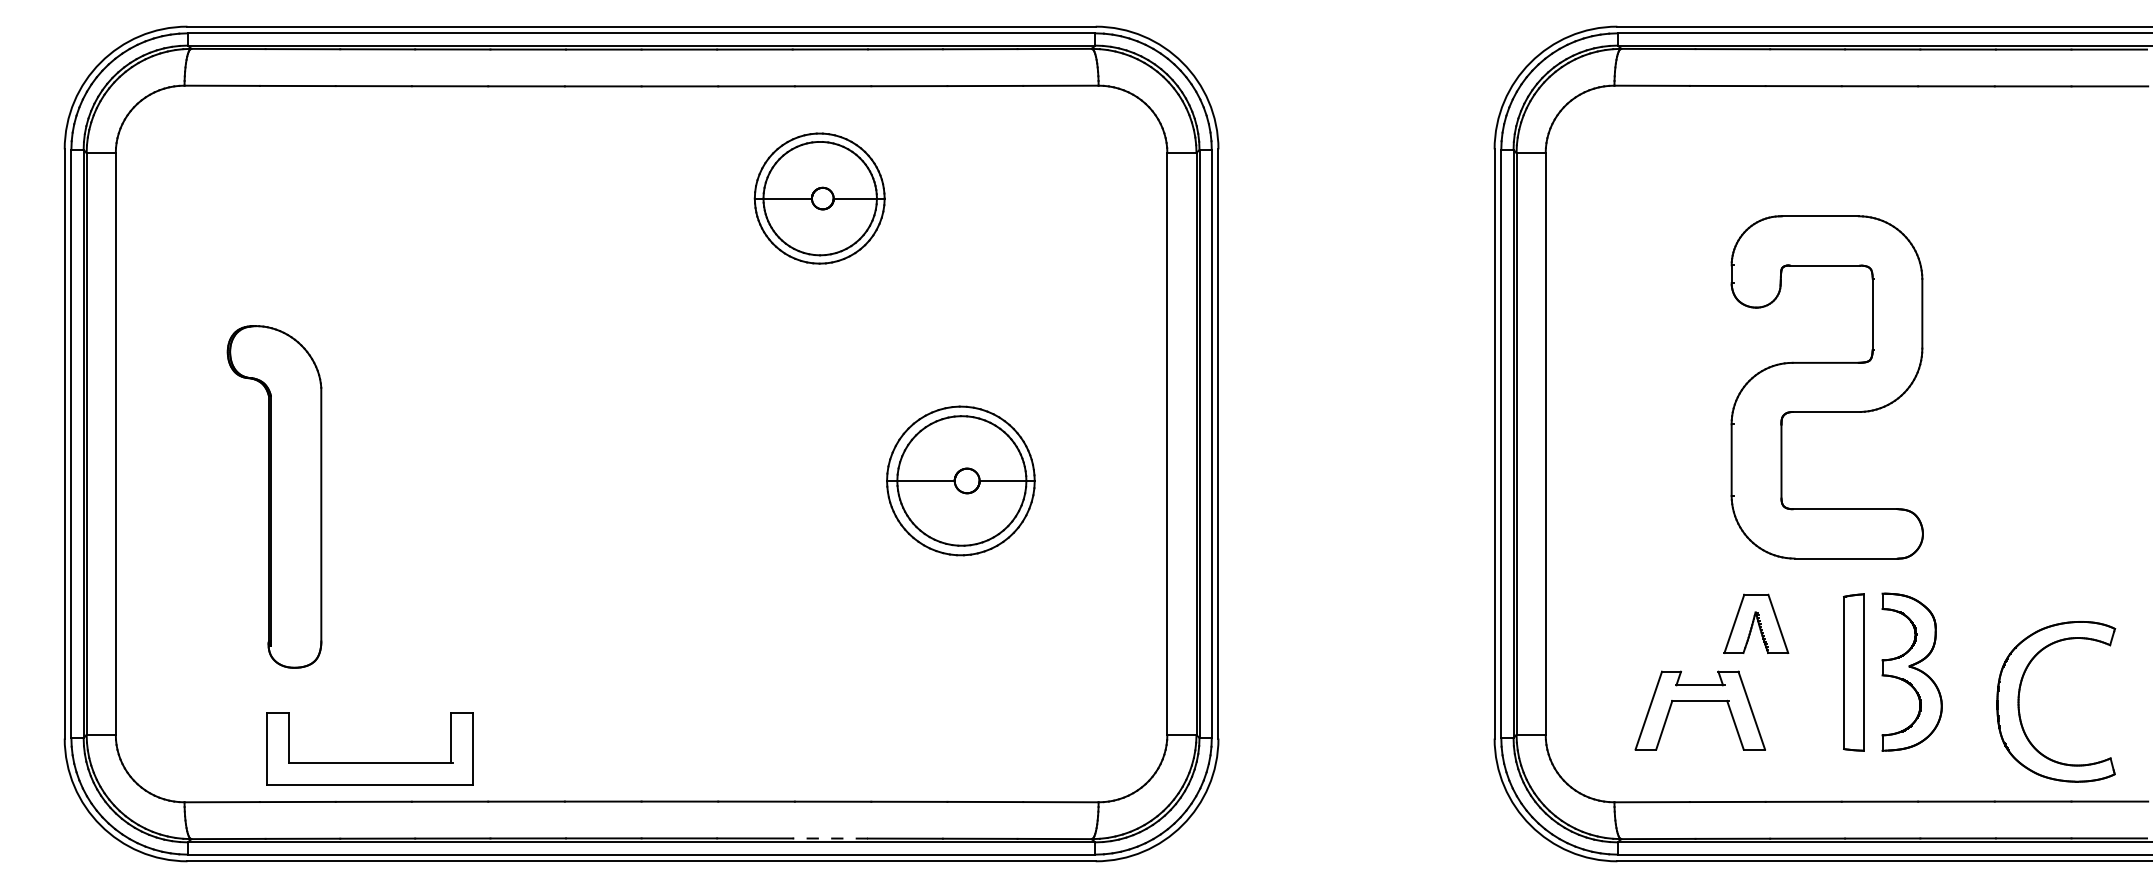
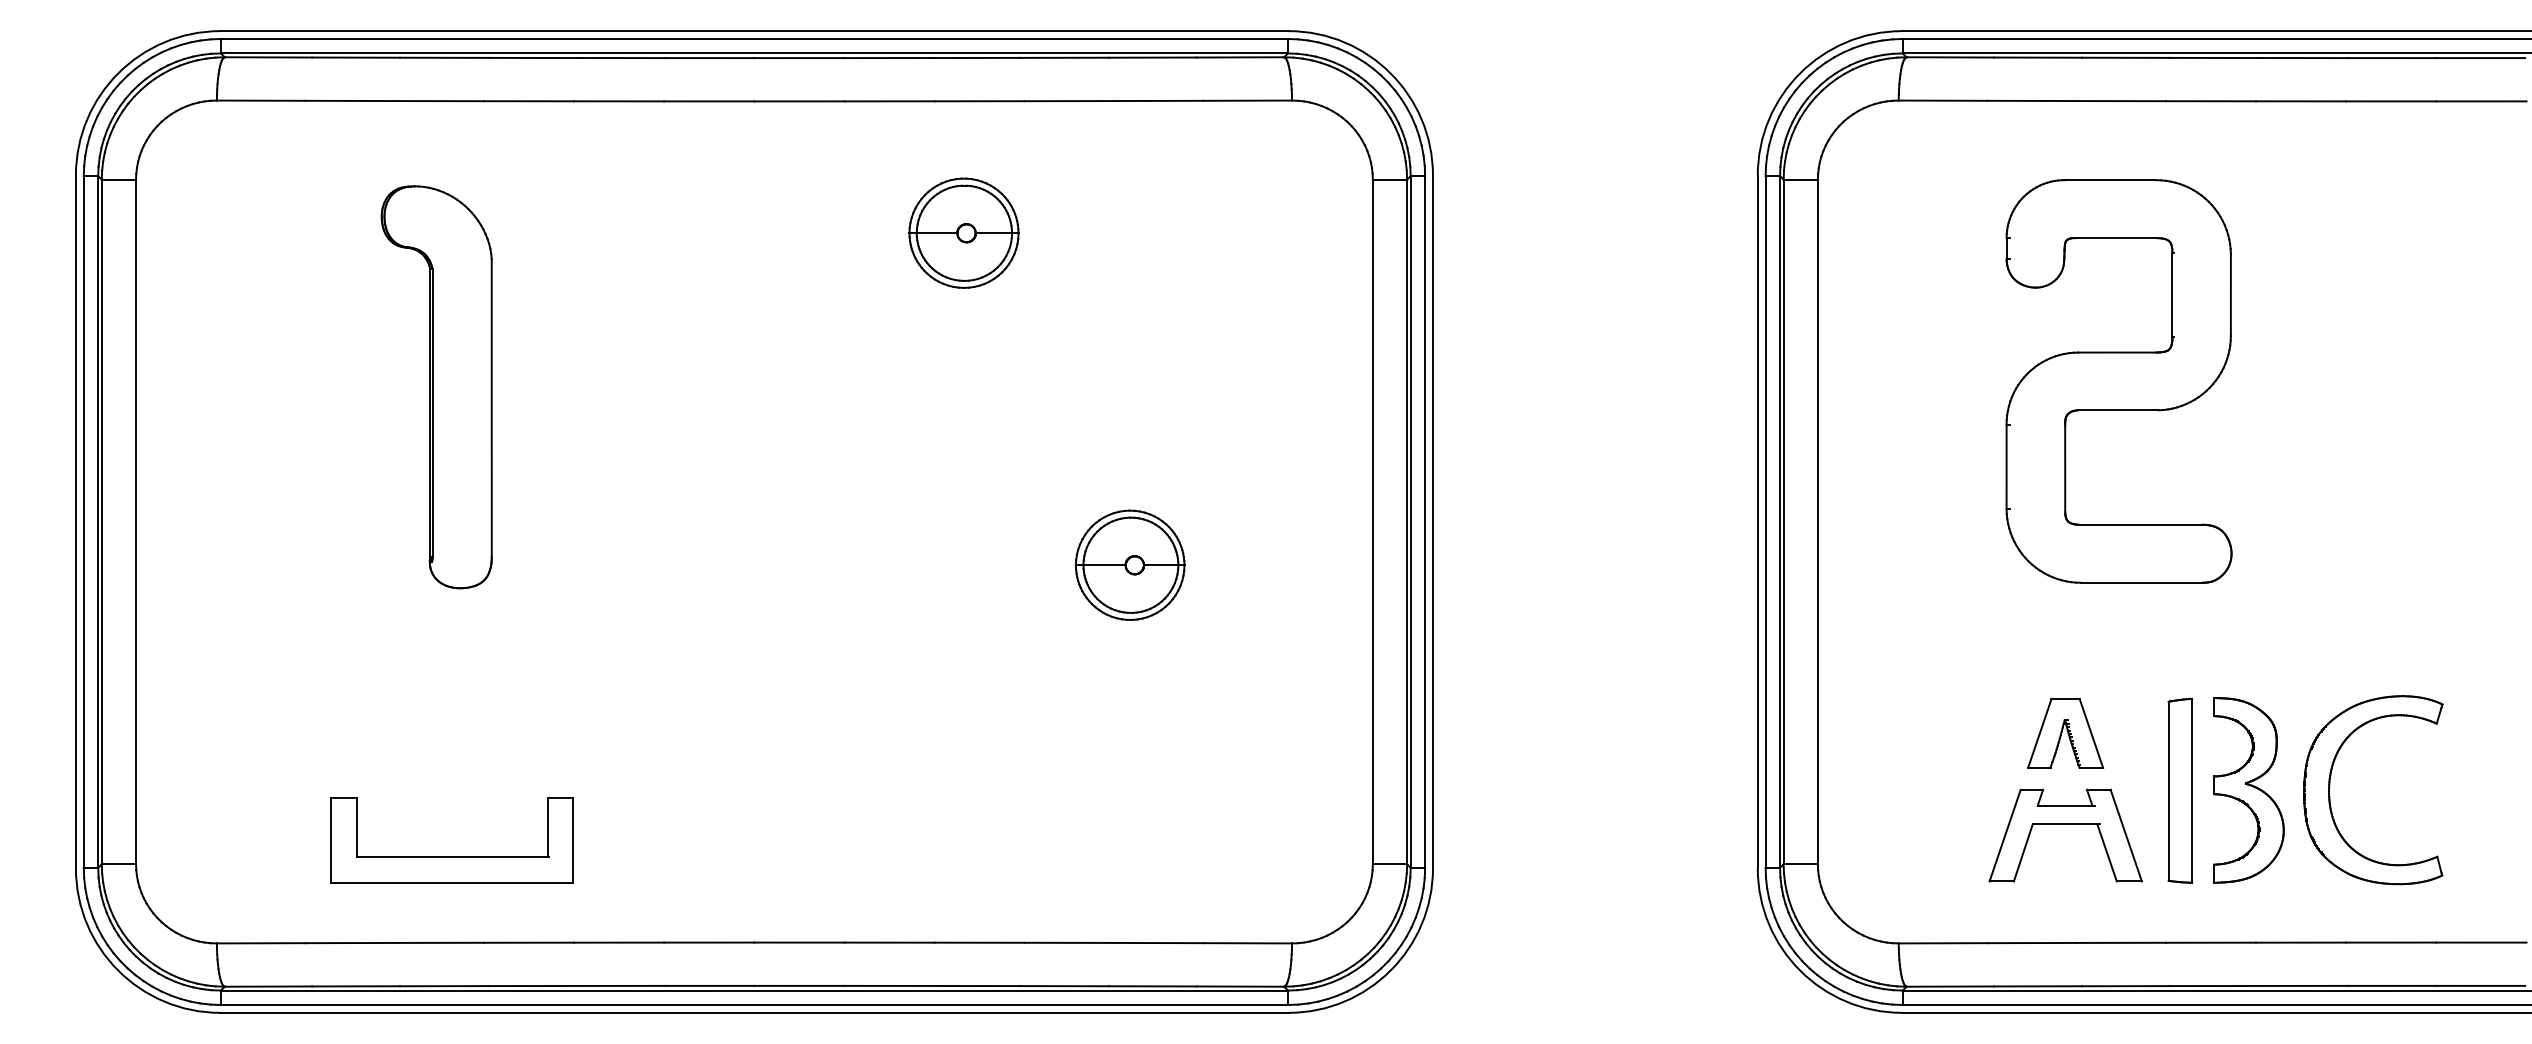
part: (819, 197) -> (963, 232), size x0.71
part: (1826, 387) -> (2118, 381), moved
part: (961, 480) -> (1130, 564), size x0.62
part: (274, 497) -> (436, 387), moved
part: (2019, 699) -> (2330, 787), moved
part: (1700, 701) -> (2065, 824), moved
part: (369, 762) -> (451, 856), moved
line: (829, 838) -> (975, 986), dashed -> solid

